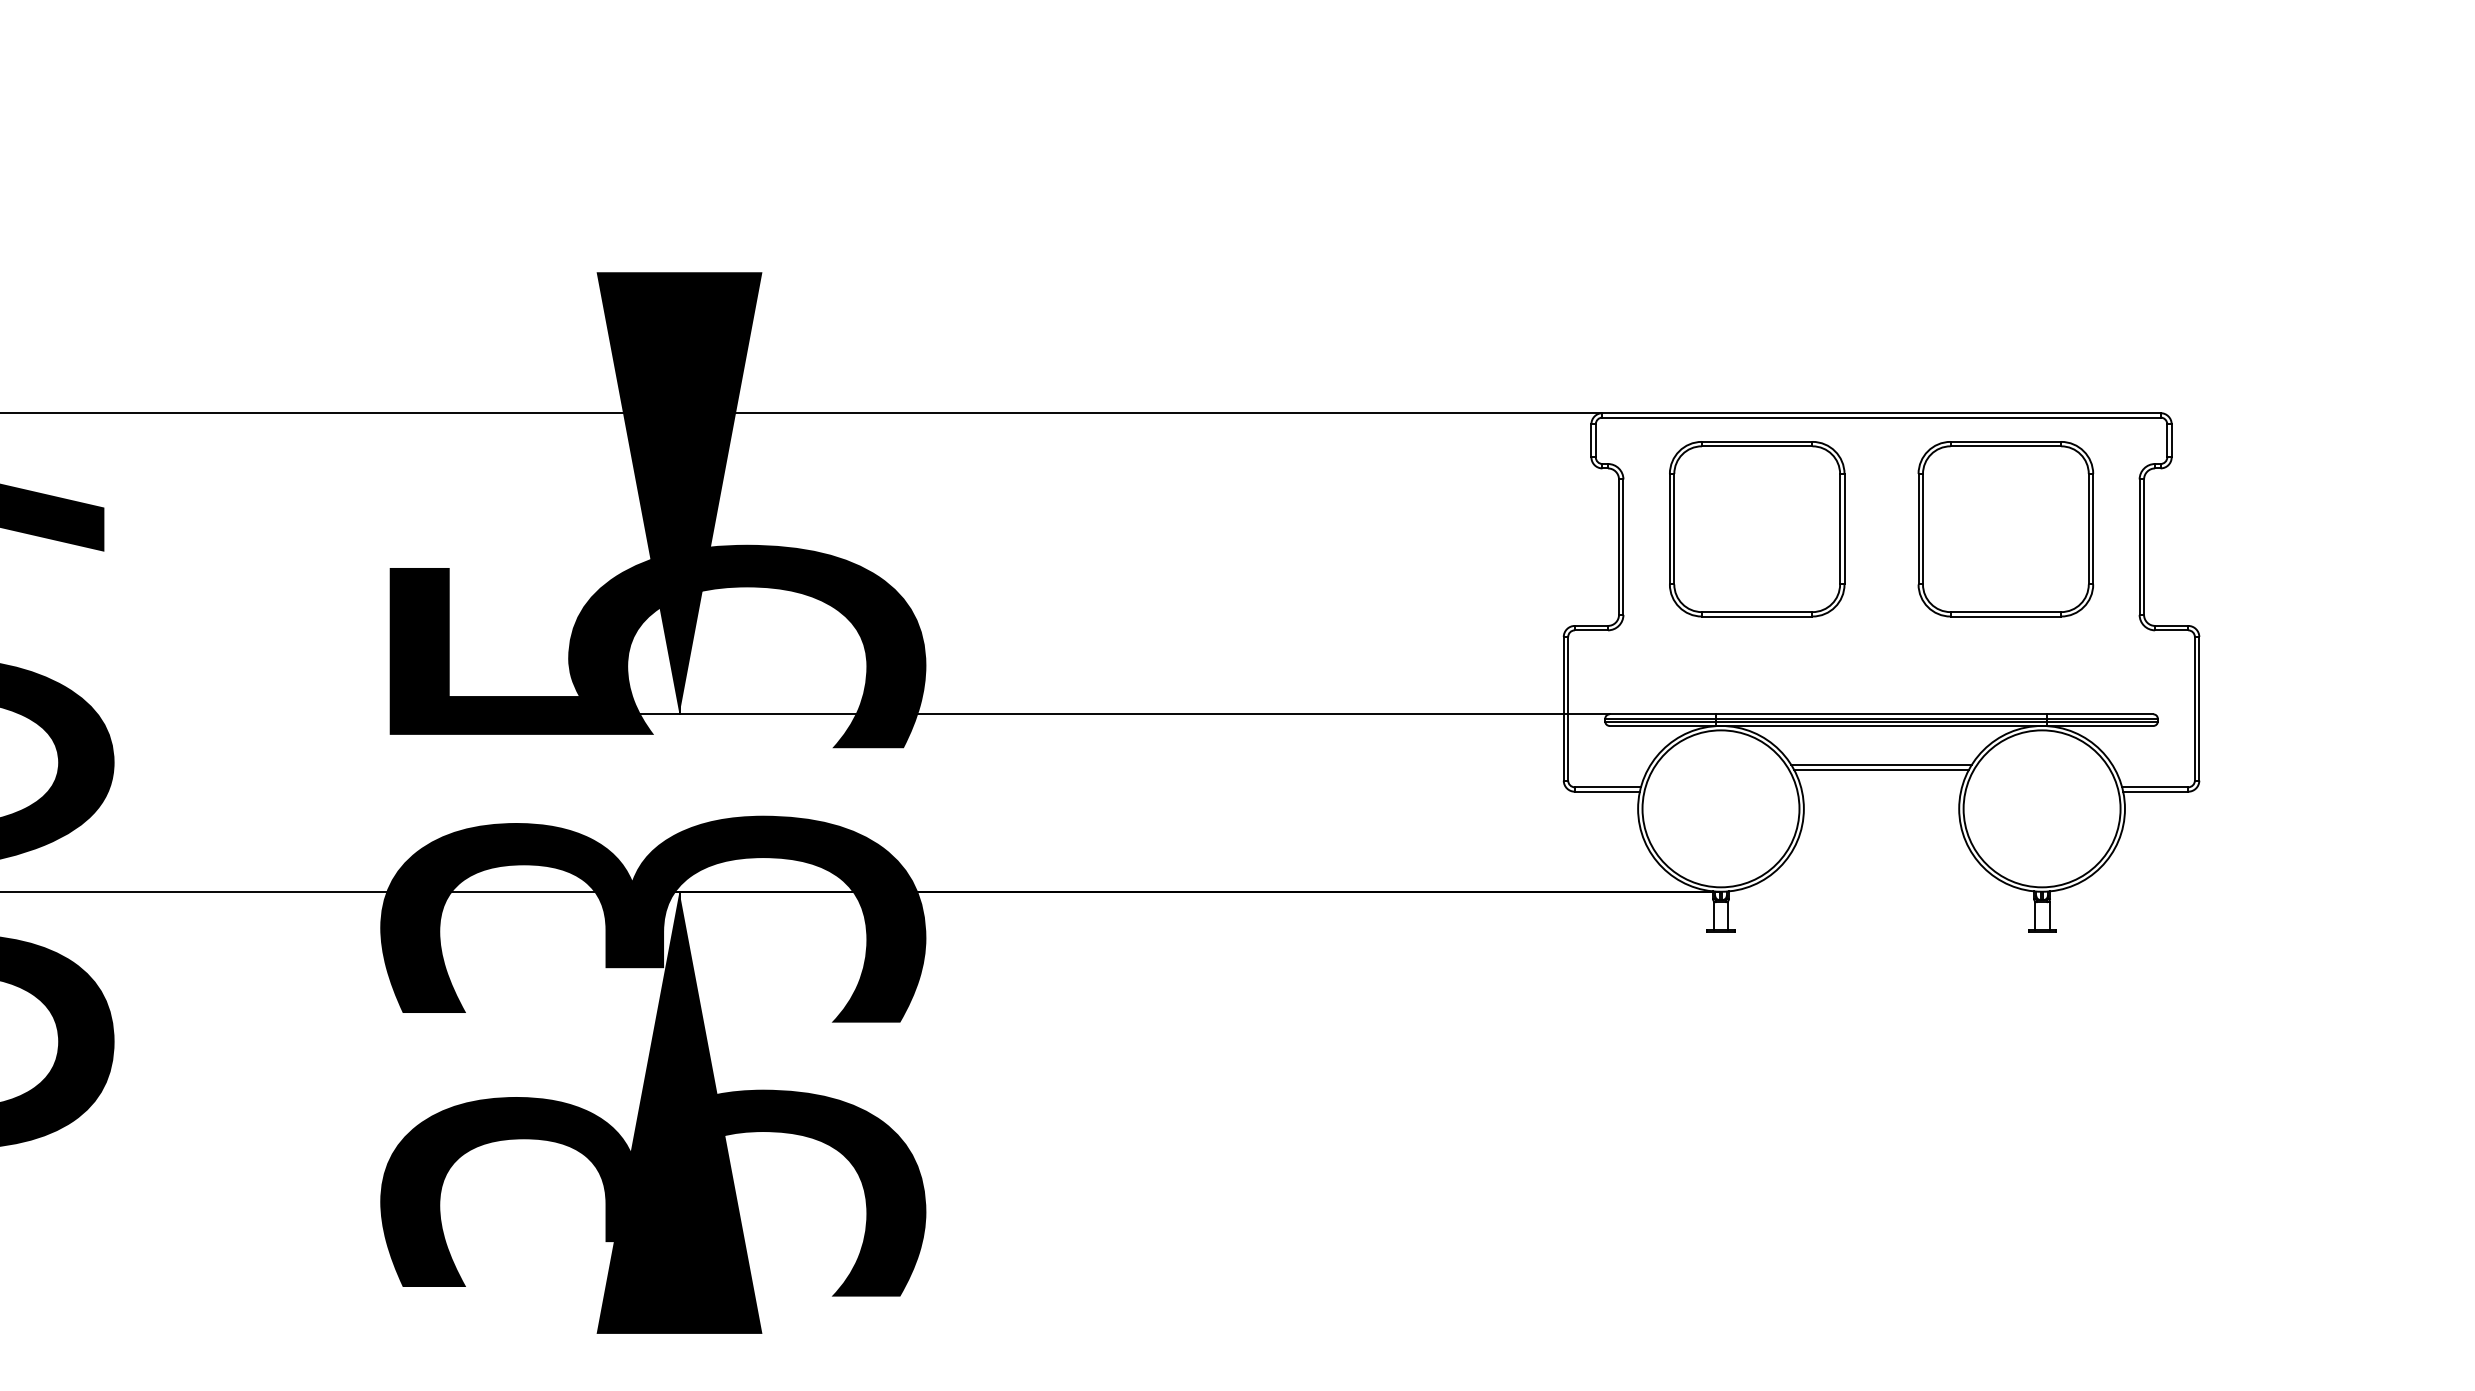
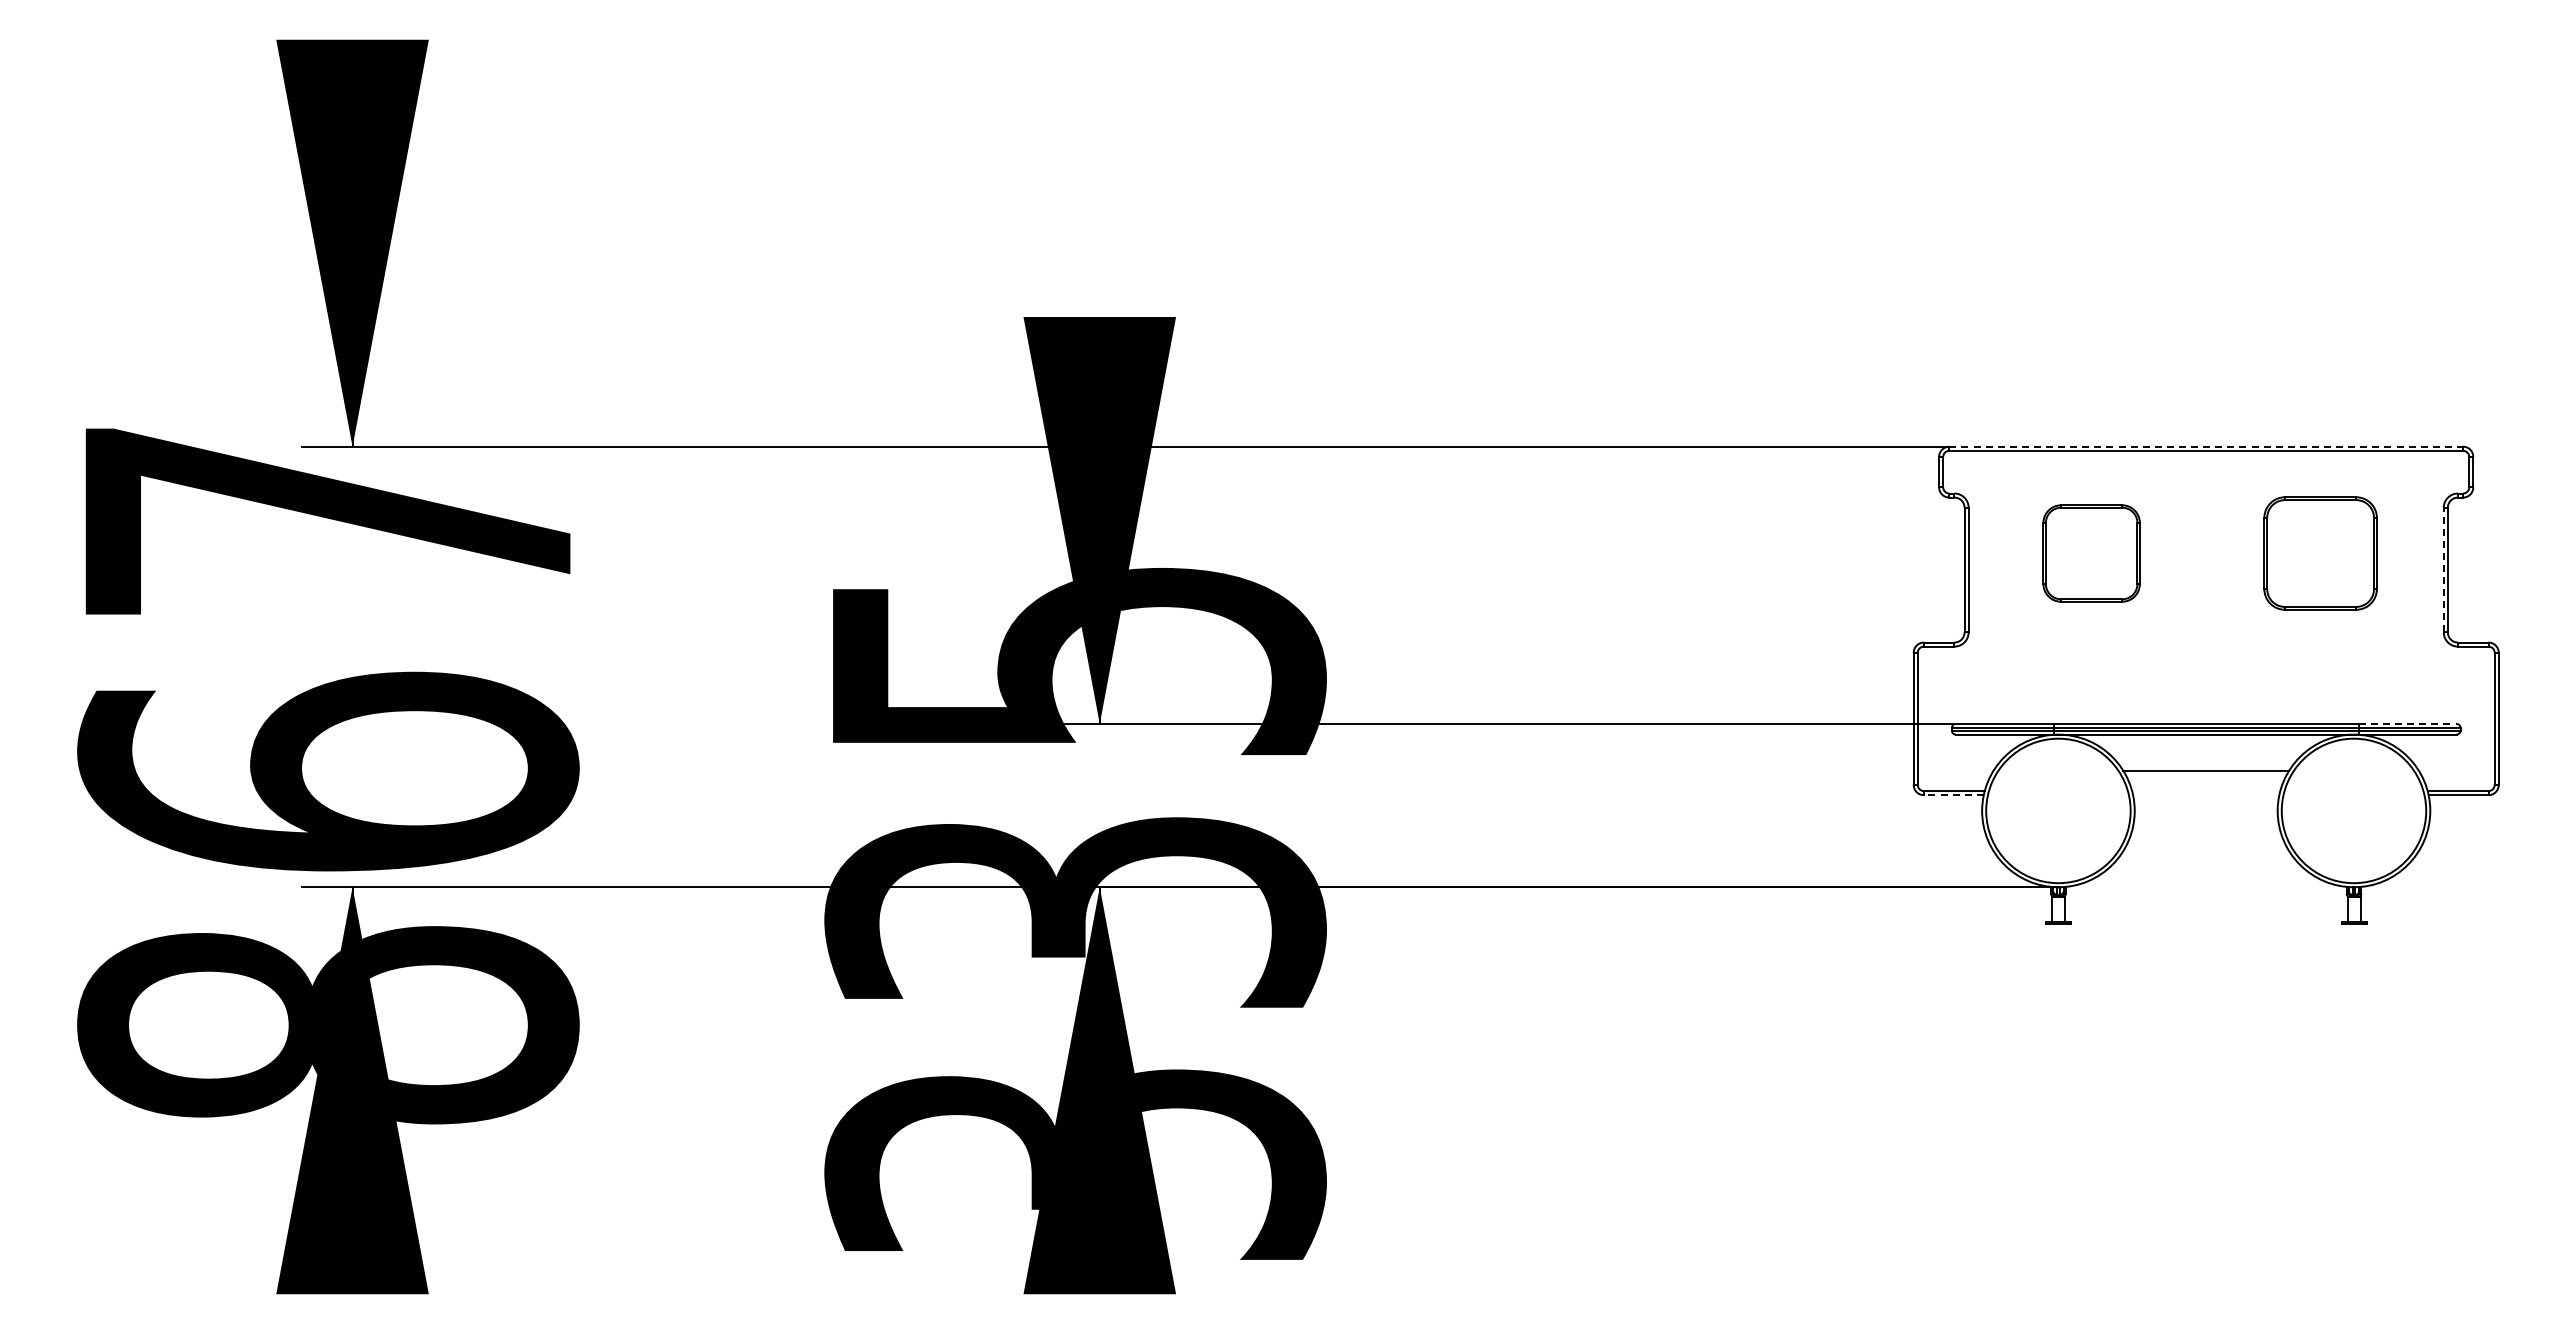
line: (1881, 412) -> (2206, 446), solid -> dashed
part: (1756, 529) -> (2091, 553), size x0.6
part: (2005, 529) -> (2320, 553), size x0.7
line: (2139, 546) -> (2443, 569), solid -> dashed
line: (2100, 713) -> (2407, 723), solid -> dashed
line: (1880, 769) -> (2205, 774), removed
line: (1606, 792) -> (1953, 795), solid -> dashed

